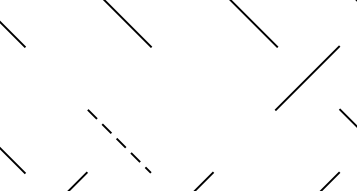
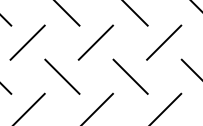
line: (54, 77) -> (27, 42), added
line: (180, 77) -> (95, 42), added
line: (245, 140) -> (130, 76), added
line: (119, 142) -> (62, 77), dashed -> solid

